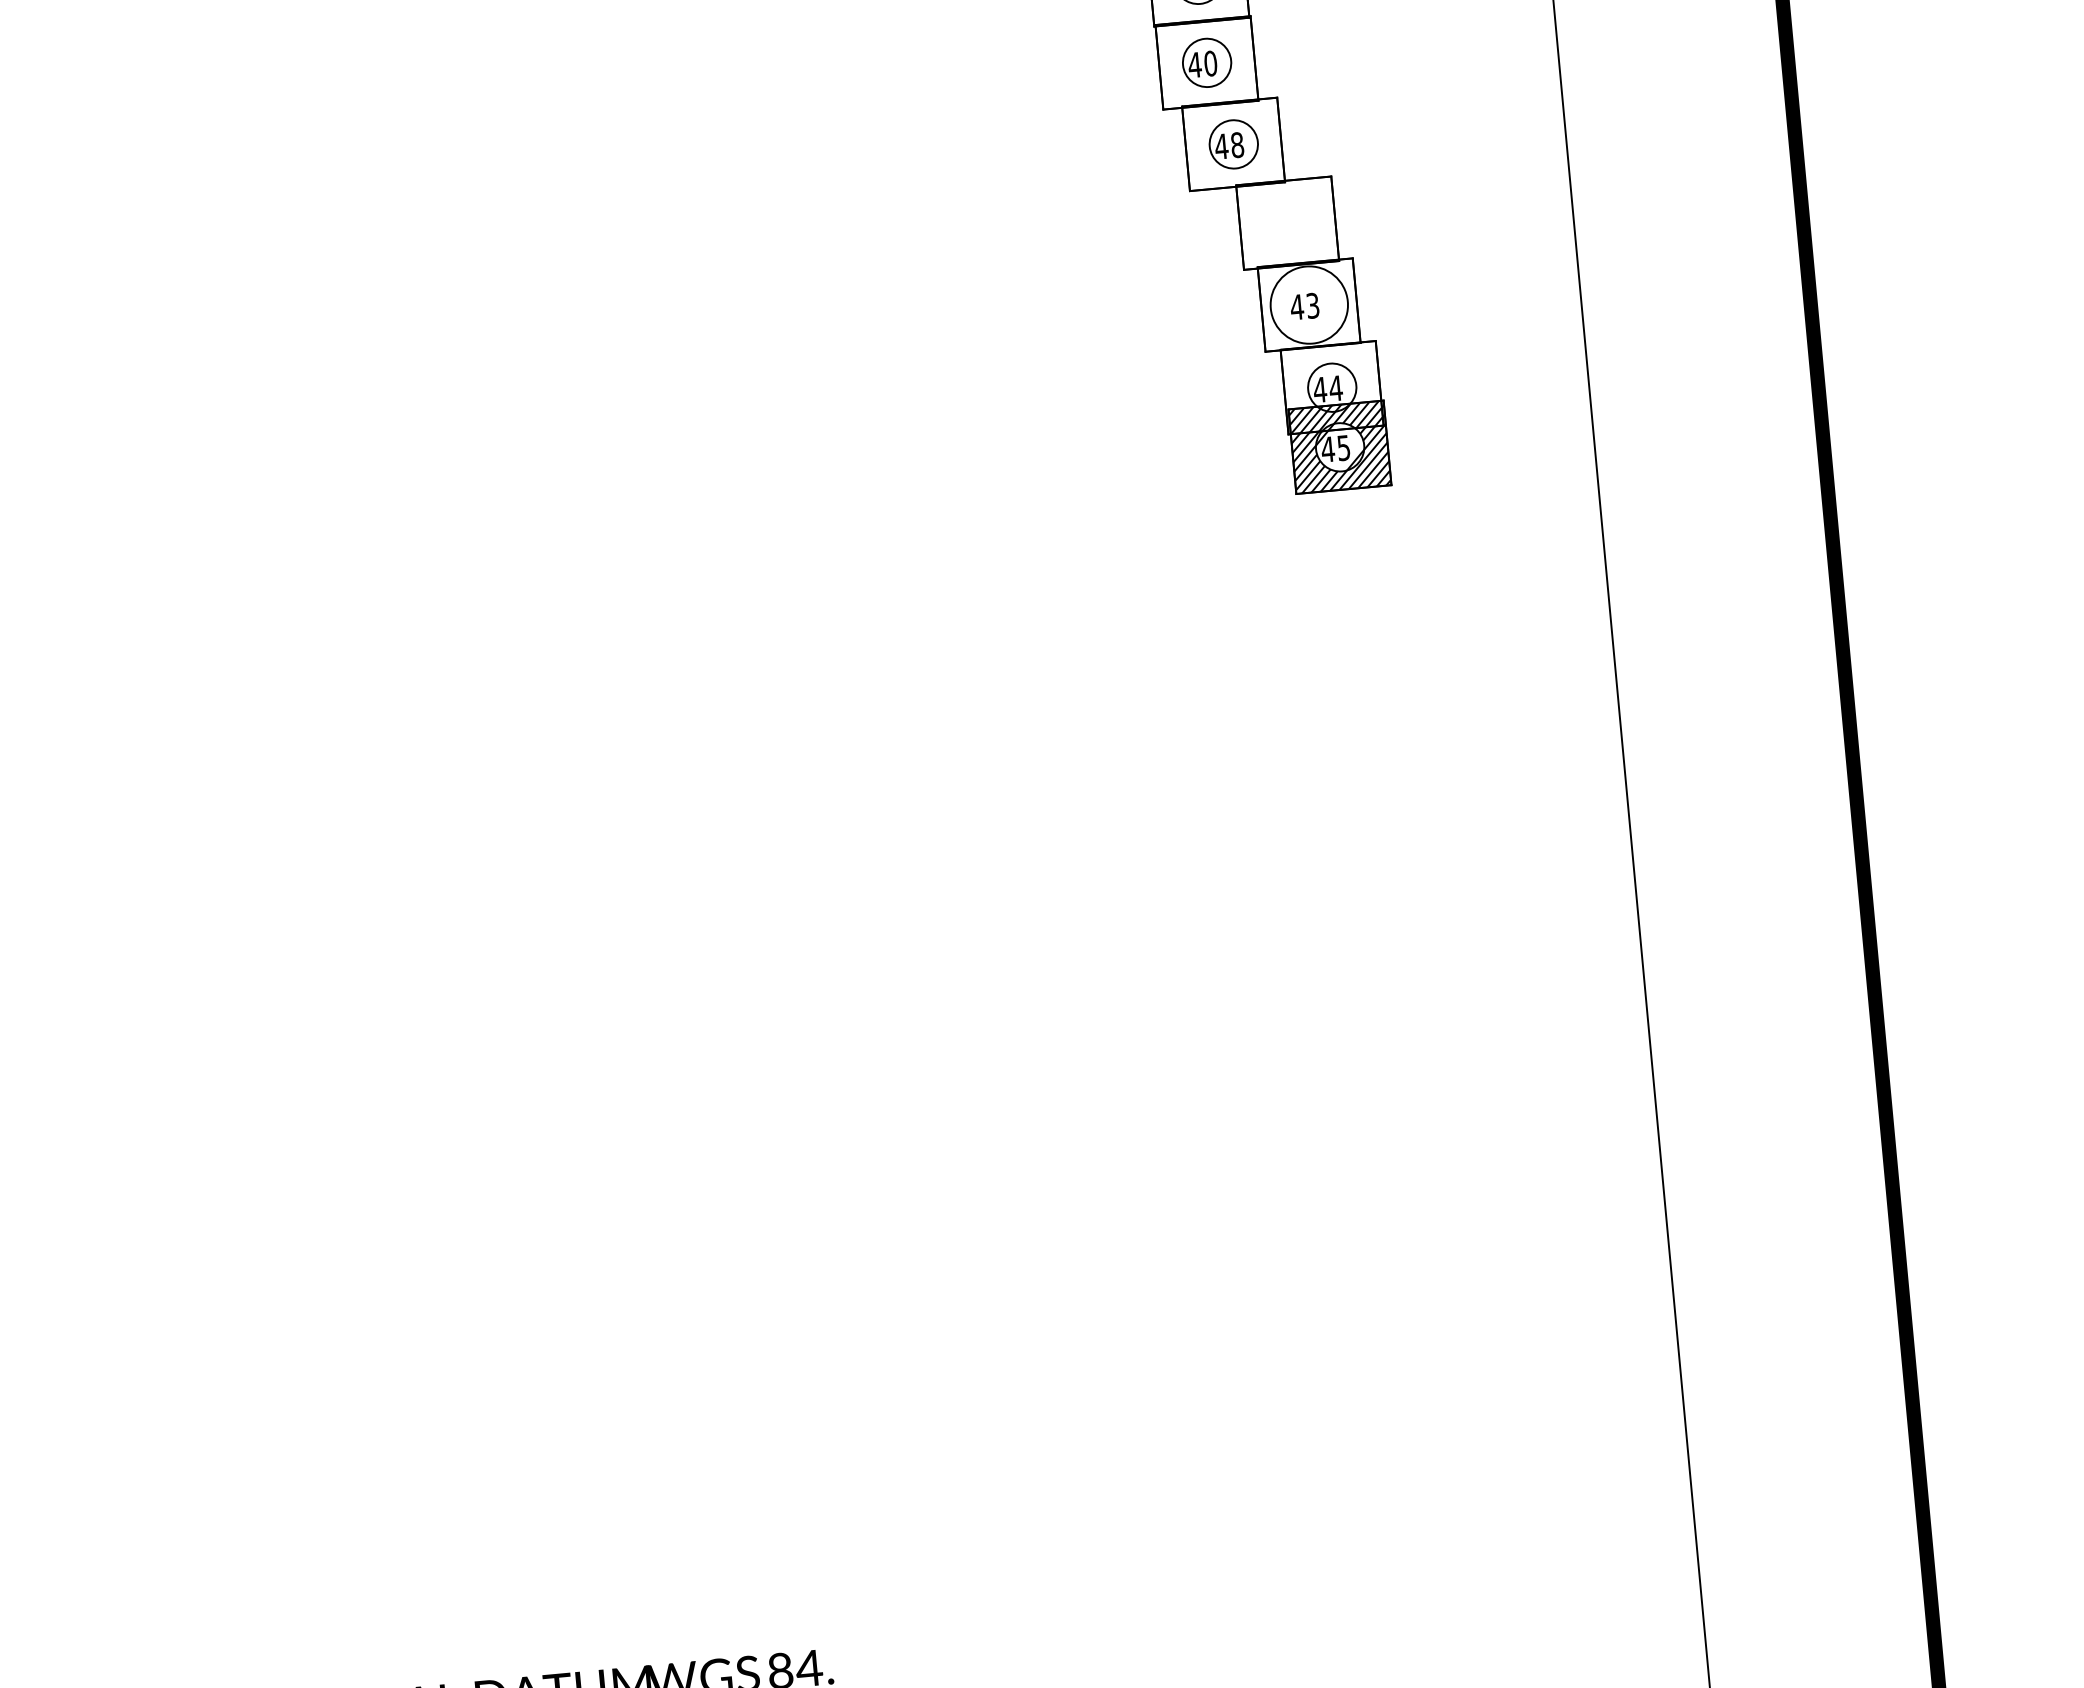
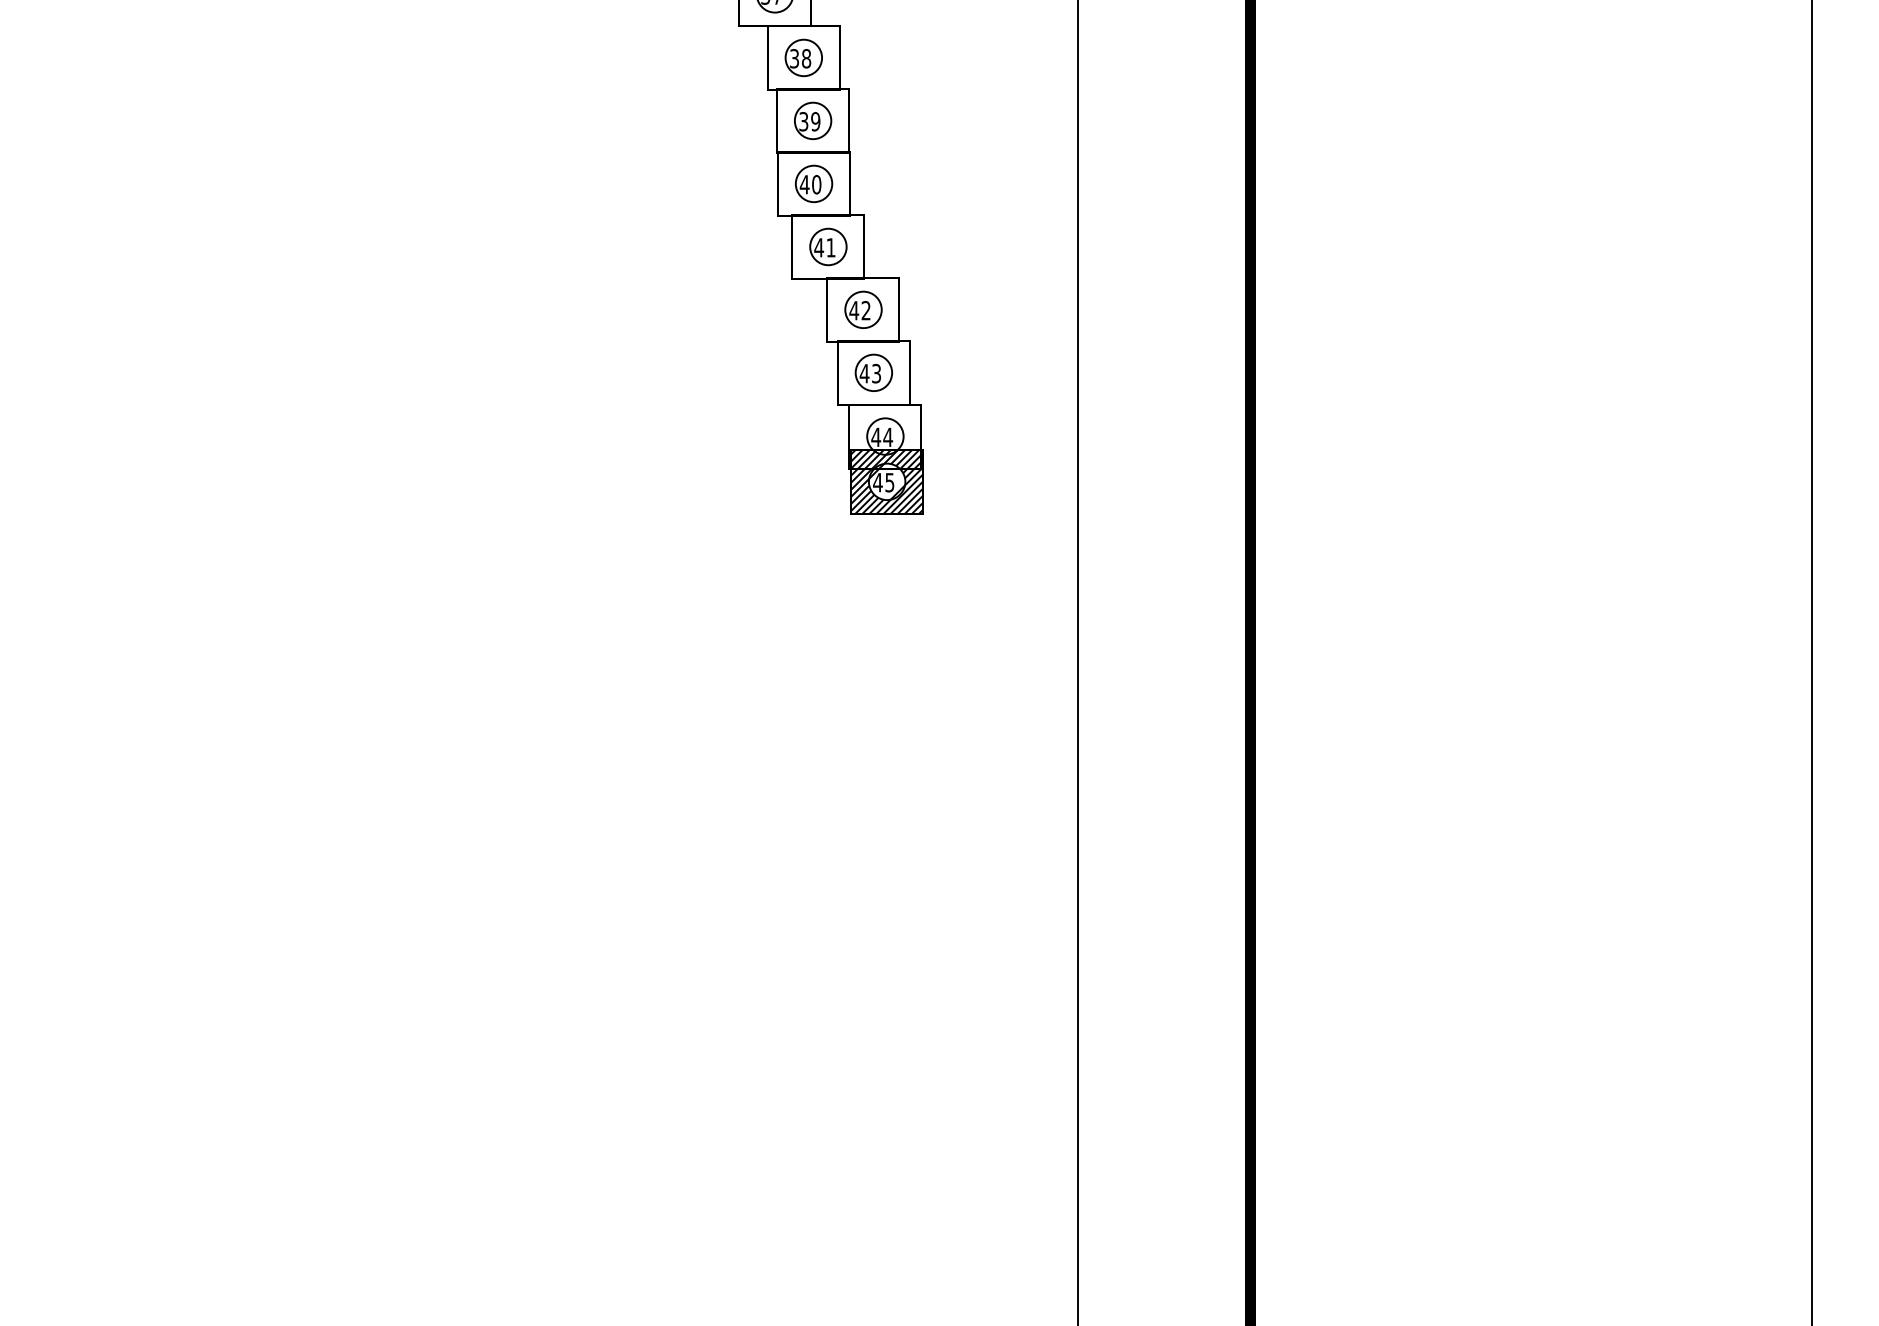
text: (1236, 144) -> (830, 247), 48 -> 41
part: (1287, 222) -> (863, 309), added
circle: (1308, 304) -> (873, 372), size x0.62

